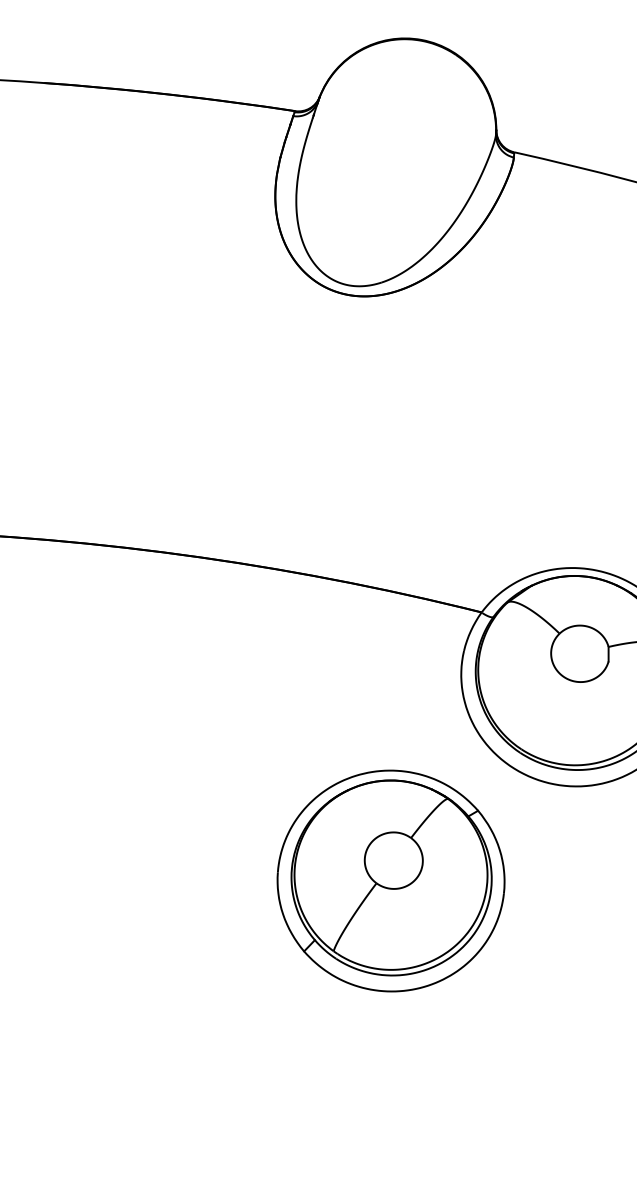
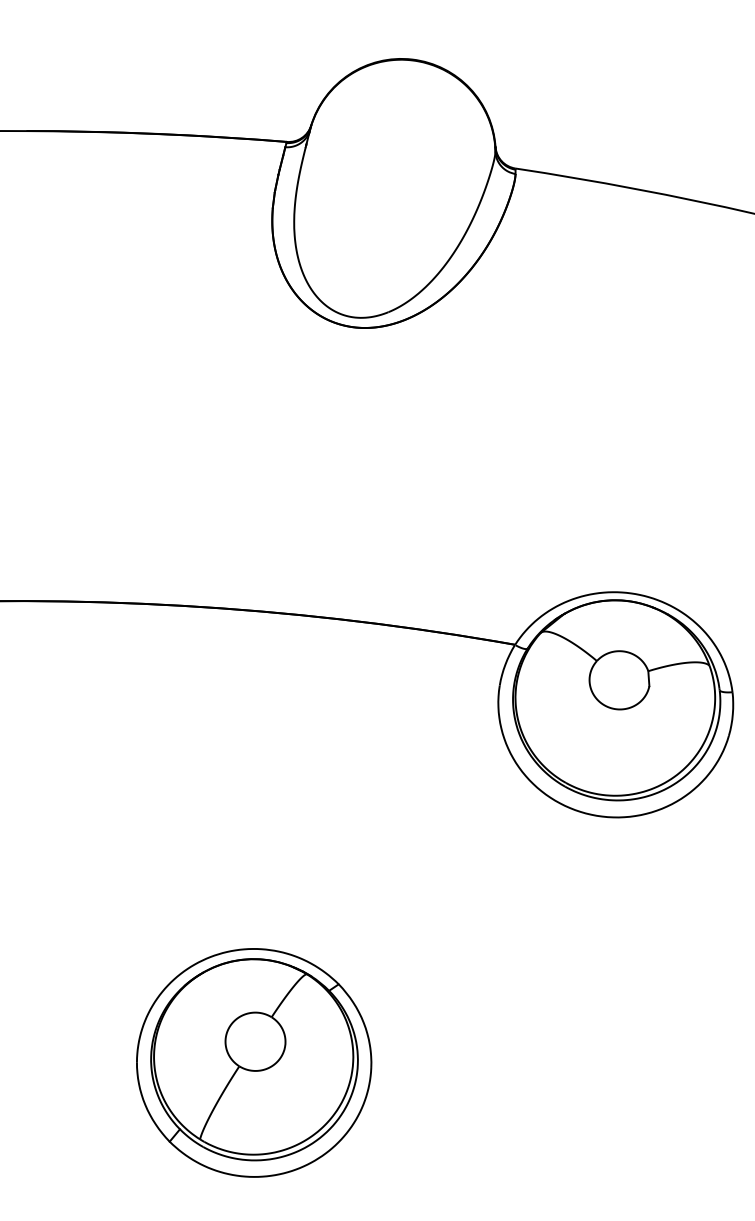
part: (391, 880) -> (254, 1062), moved

